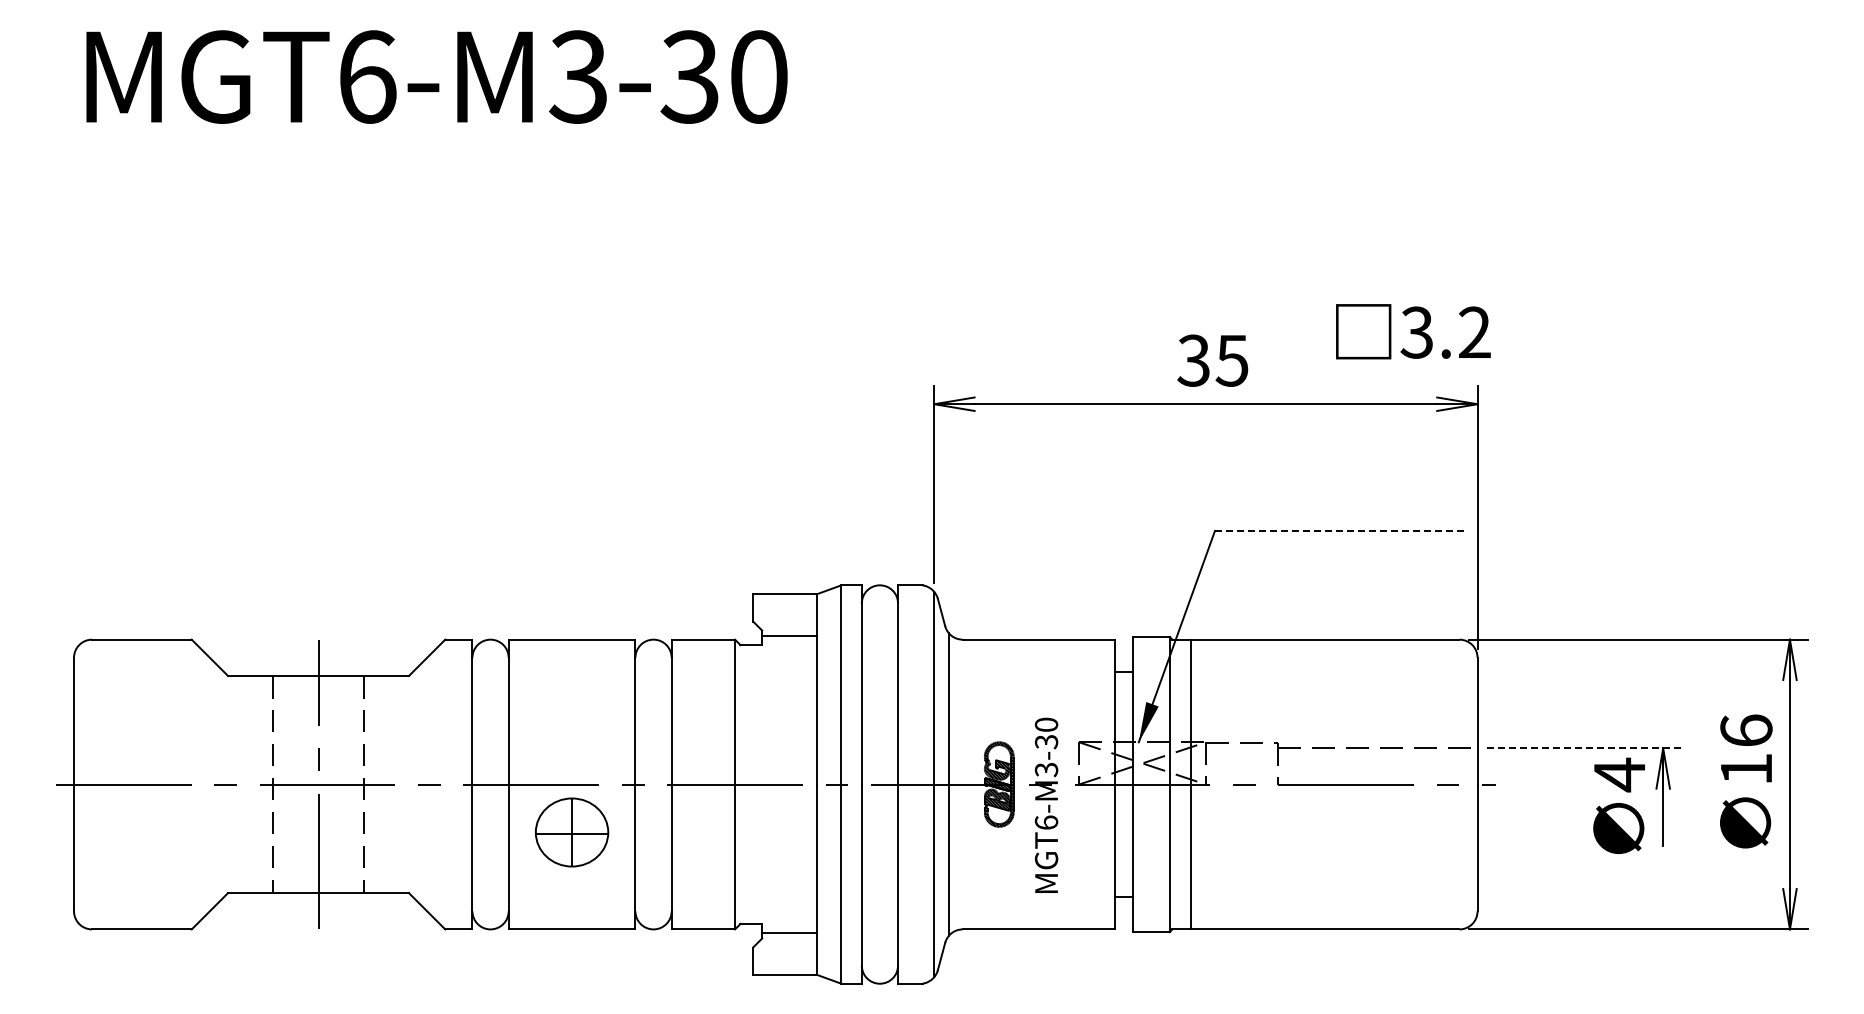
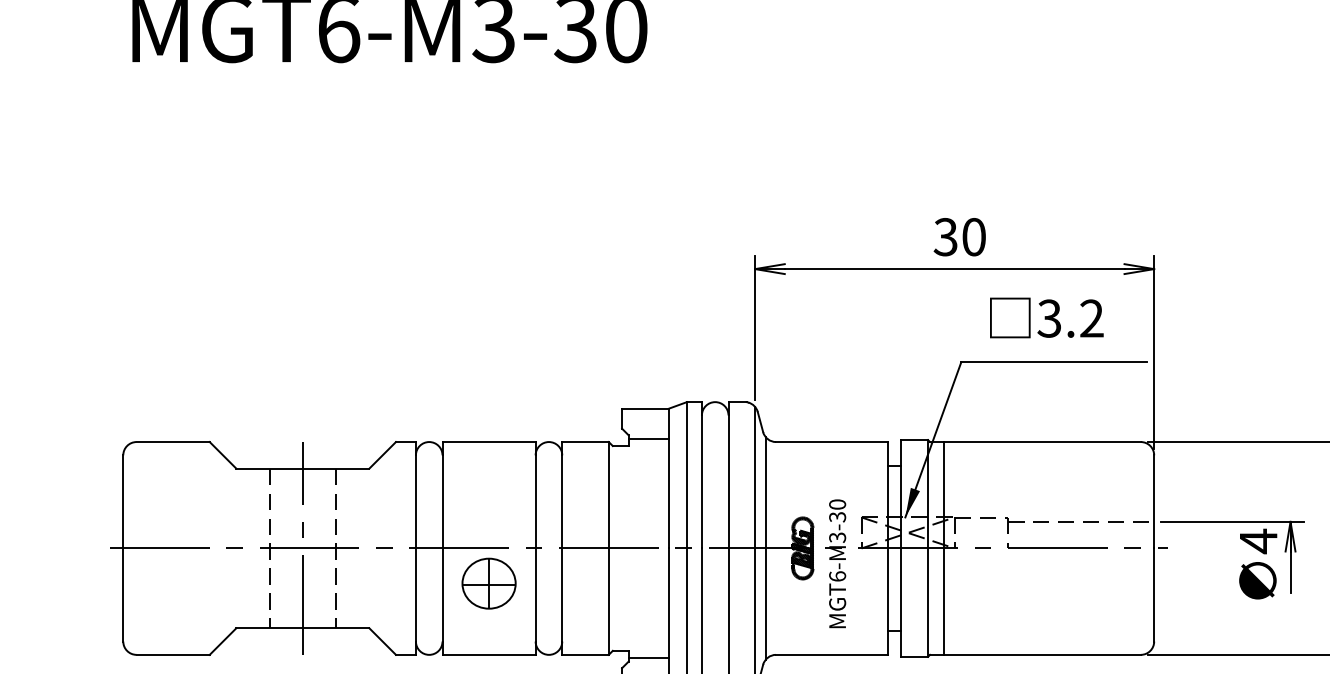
text: (1413, 331) -> (1046, 317), moved
text: (1231, 360) -> (973, 236), 35 -> 30
line: (1341, 531) -> (1054, 362), dashed -> solid
line: (1584, 748) -> (1232, 521), dashed -> solid

